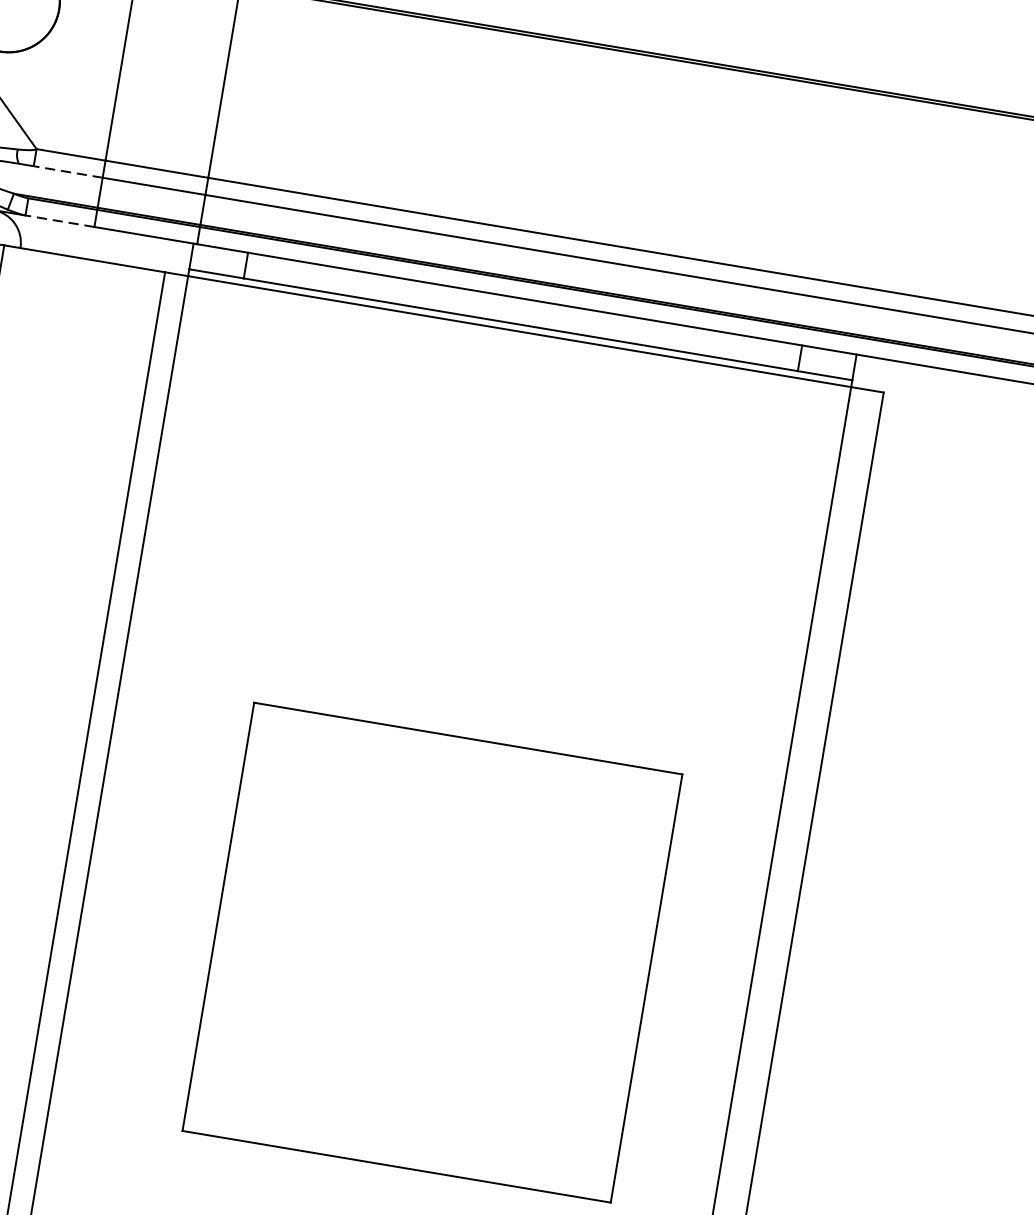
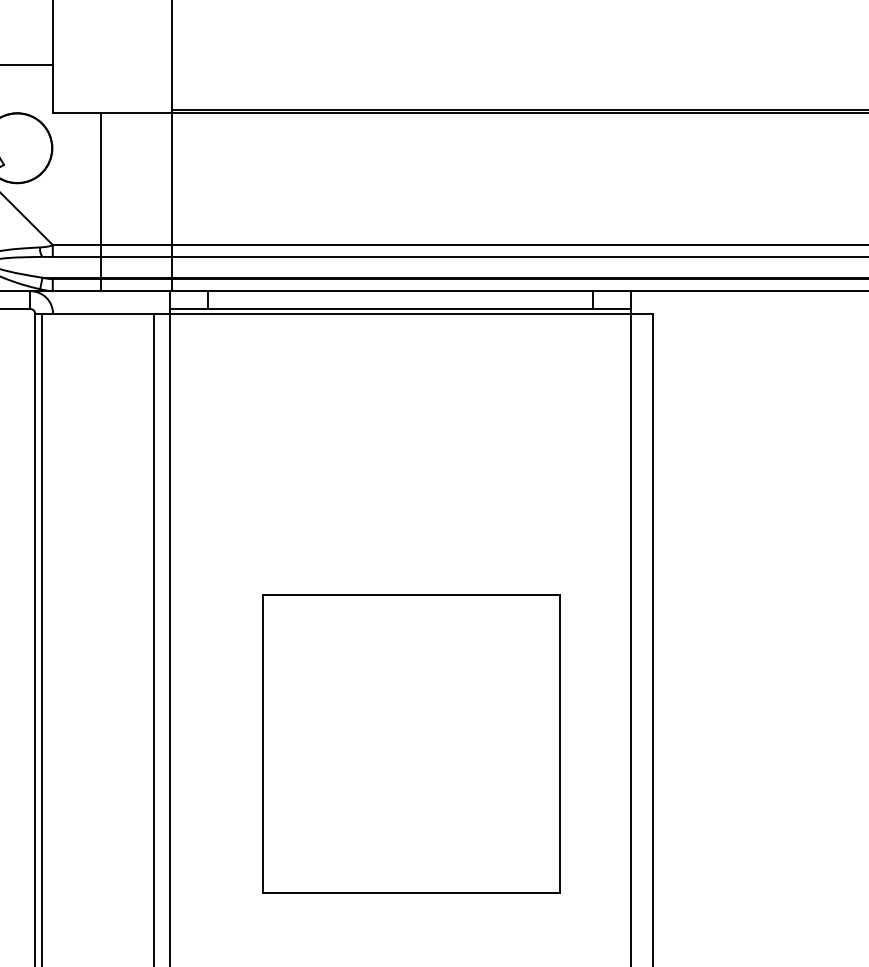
line: (67, 171) -> (76, 256), dashed -> solid
line: (59, 221) -> (76, 291), dashed -> solid

